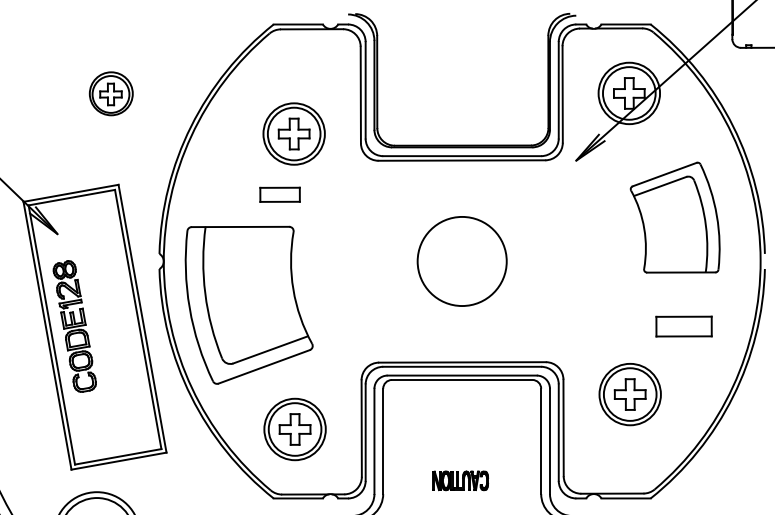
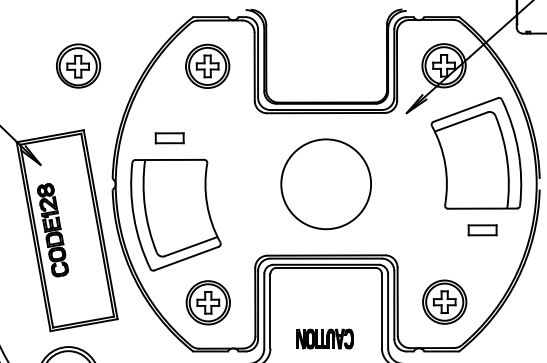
part: (111, 93) -> (78, 65), size x1.43
part: (293, 132) -> (207, 65), moved
part: (279, 195) -> (169, 138), moved
part: (675, 217) -> (476, 153), size x1.43
circle: (462, 261) -> (326, 184), size x1.43
part: (683, 326) -> (482, 230), size x0.71
part: (629, 393) -> (444, 301), moved
part: (459, 480) -> (324, 338), size x1.43

